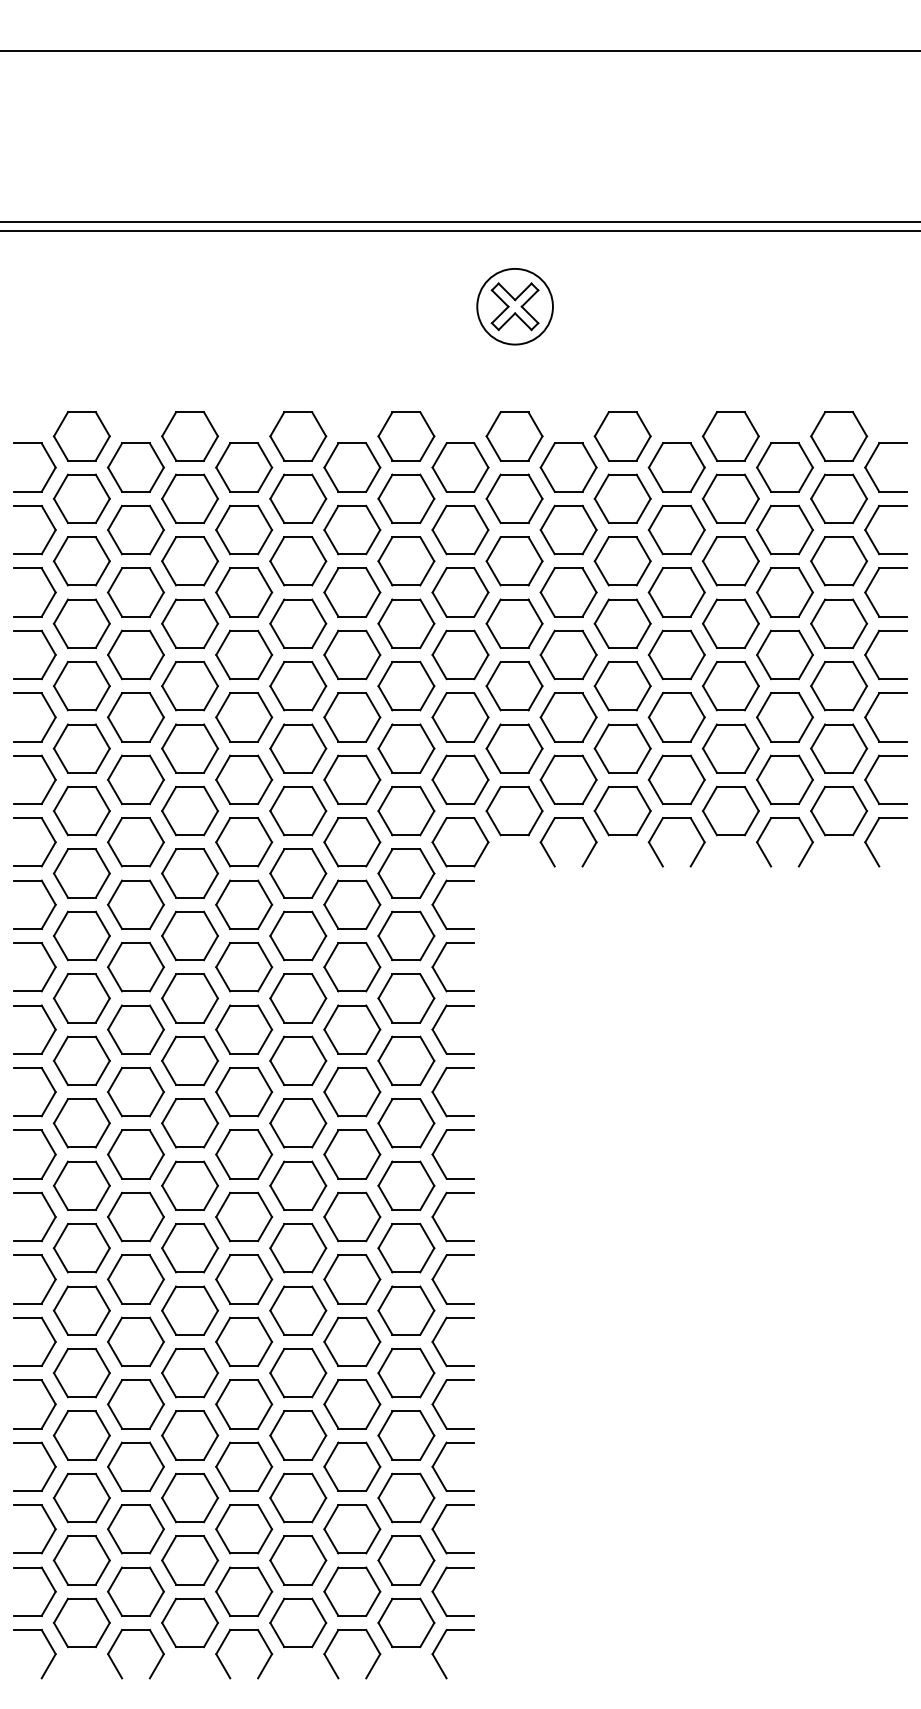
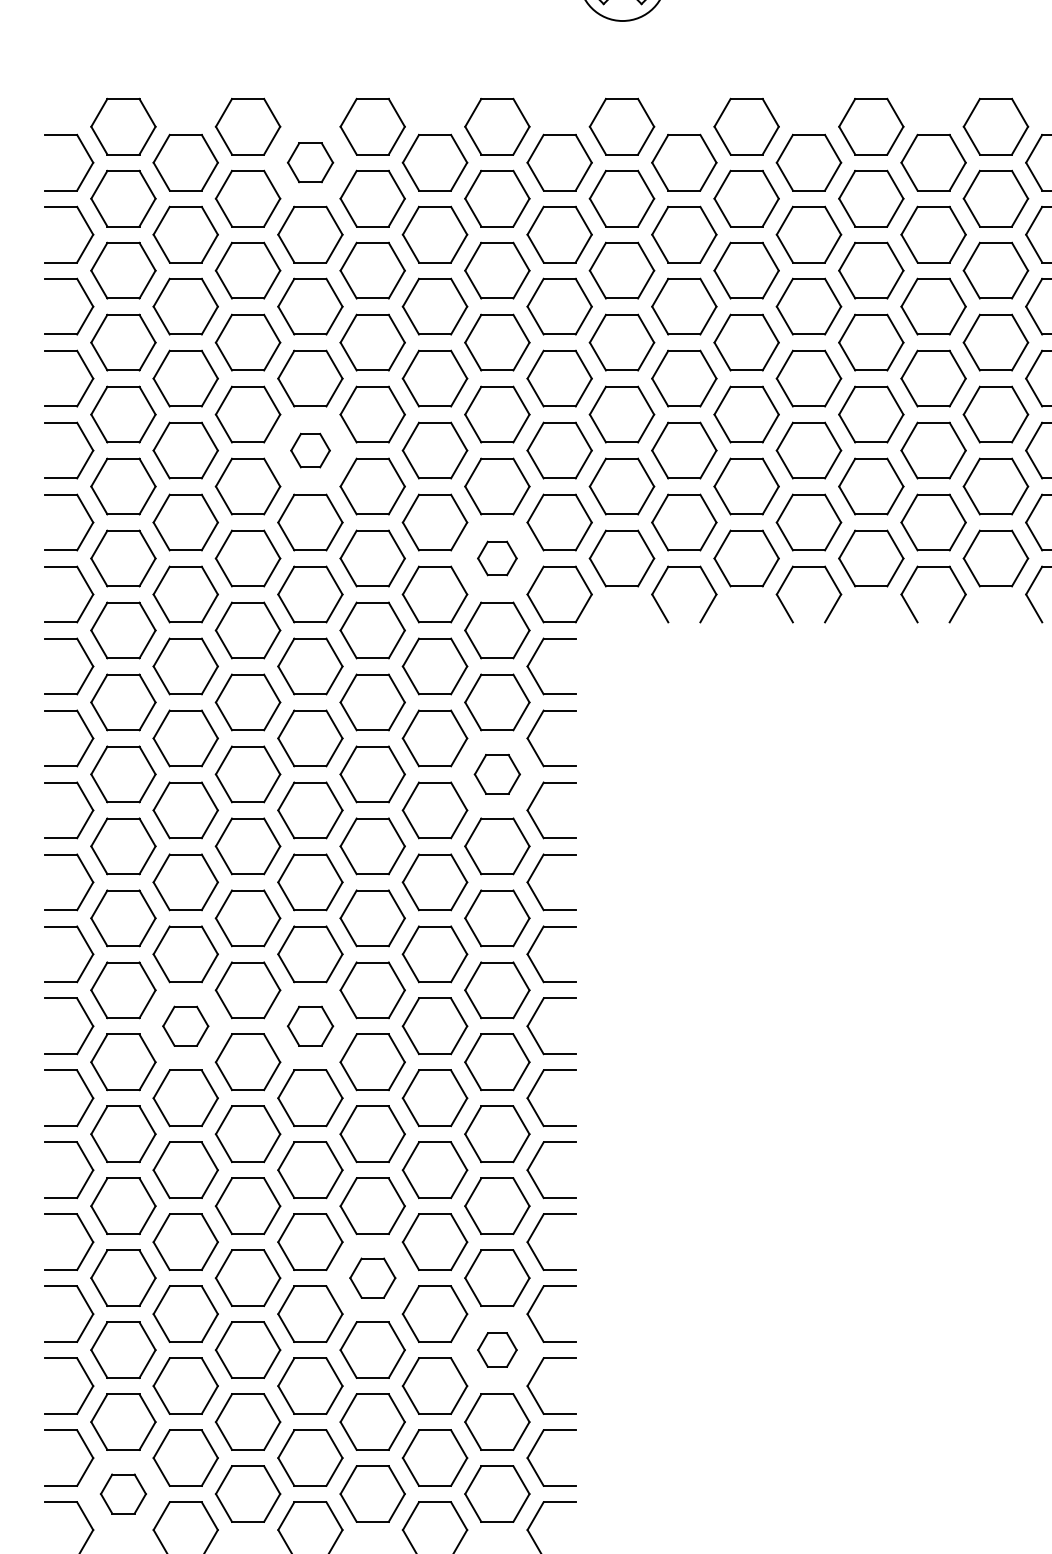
part: (244, 467) -> (310, 162), size x0.7
part: (244, 717) -> (310, 450), size x0.6
part: (406, 810) -> (497, 557), size x0.6
part: (406, 998) -> (497, 774), size x0.7
part: (135, 1216) -> (185, 1025), size x0.7
part: (244, 1216) -> (310, 1025), size x0.7
part: (298, 1435) -> (373, 1278), size x0.7
part: (406, 1497) -> (497, 1349), size x0.6
part: (81, 1622) -> (122, 1493), size x0.7

